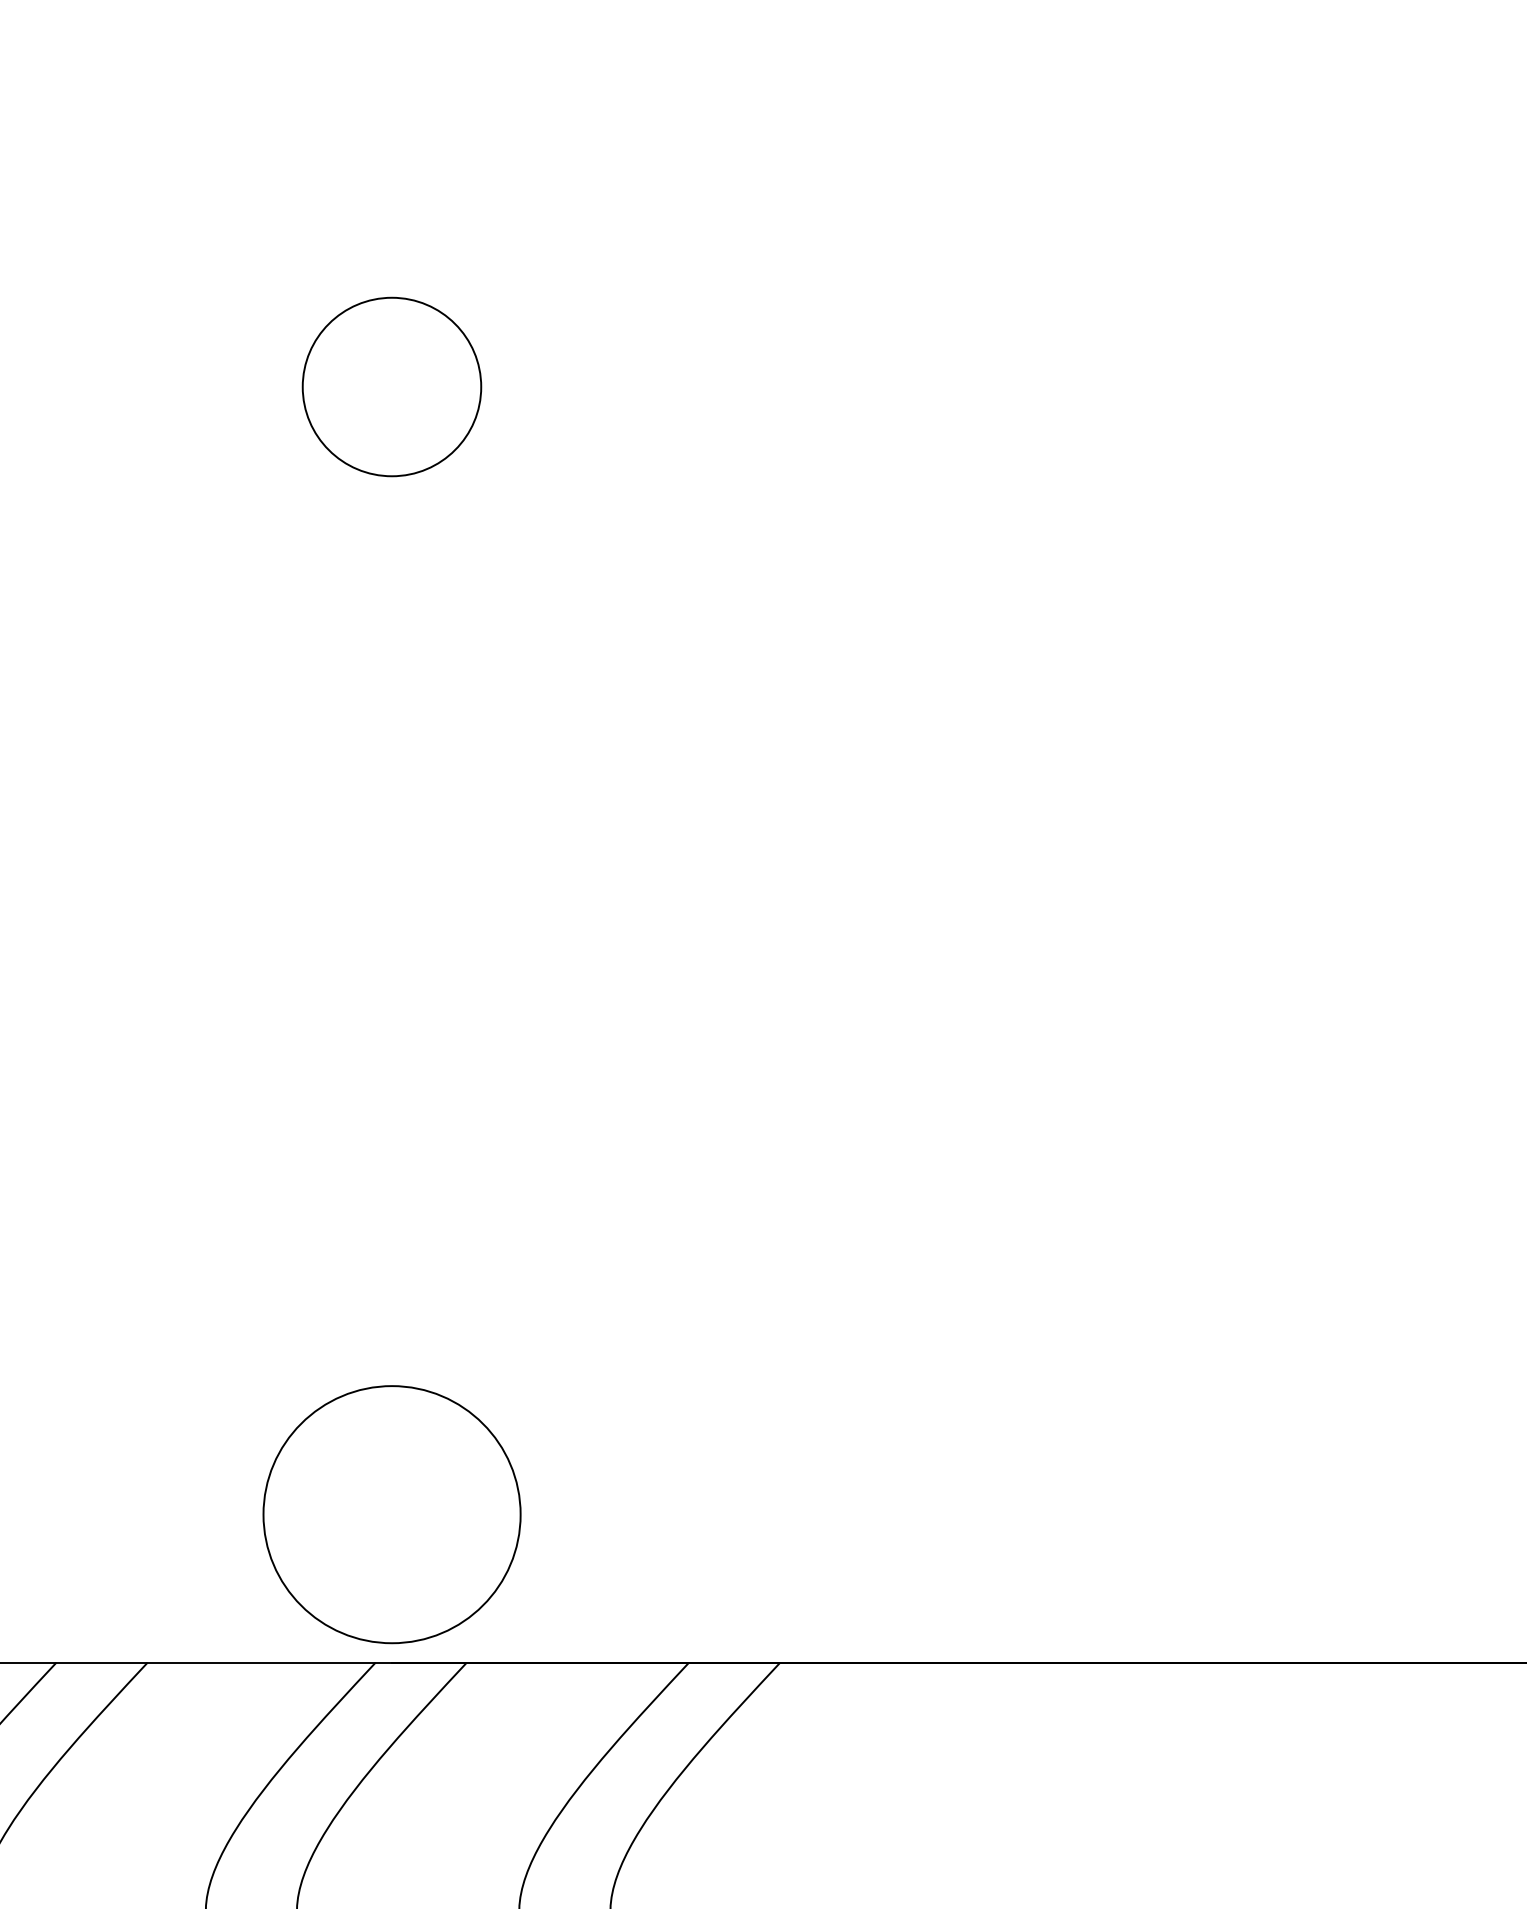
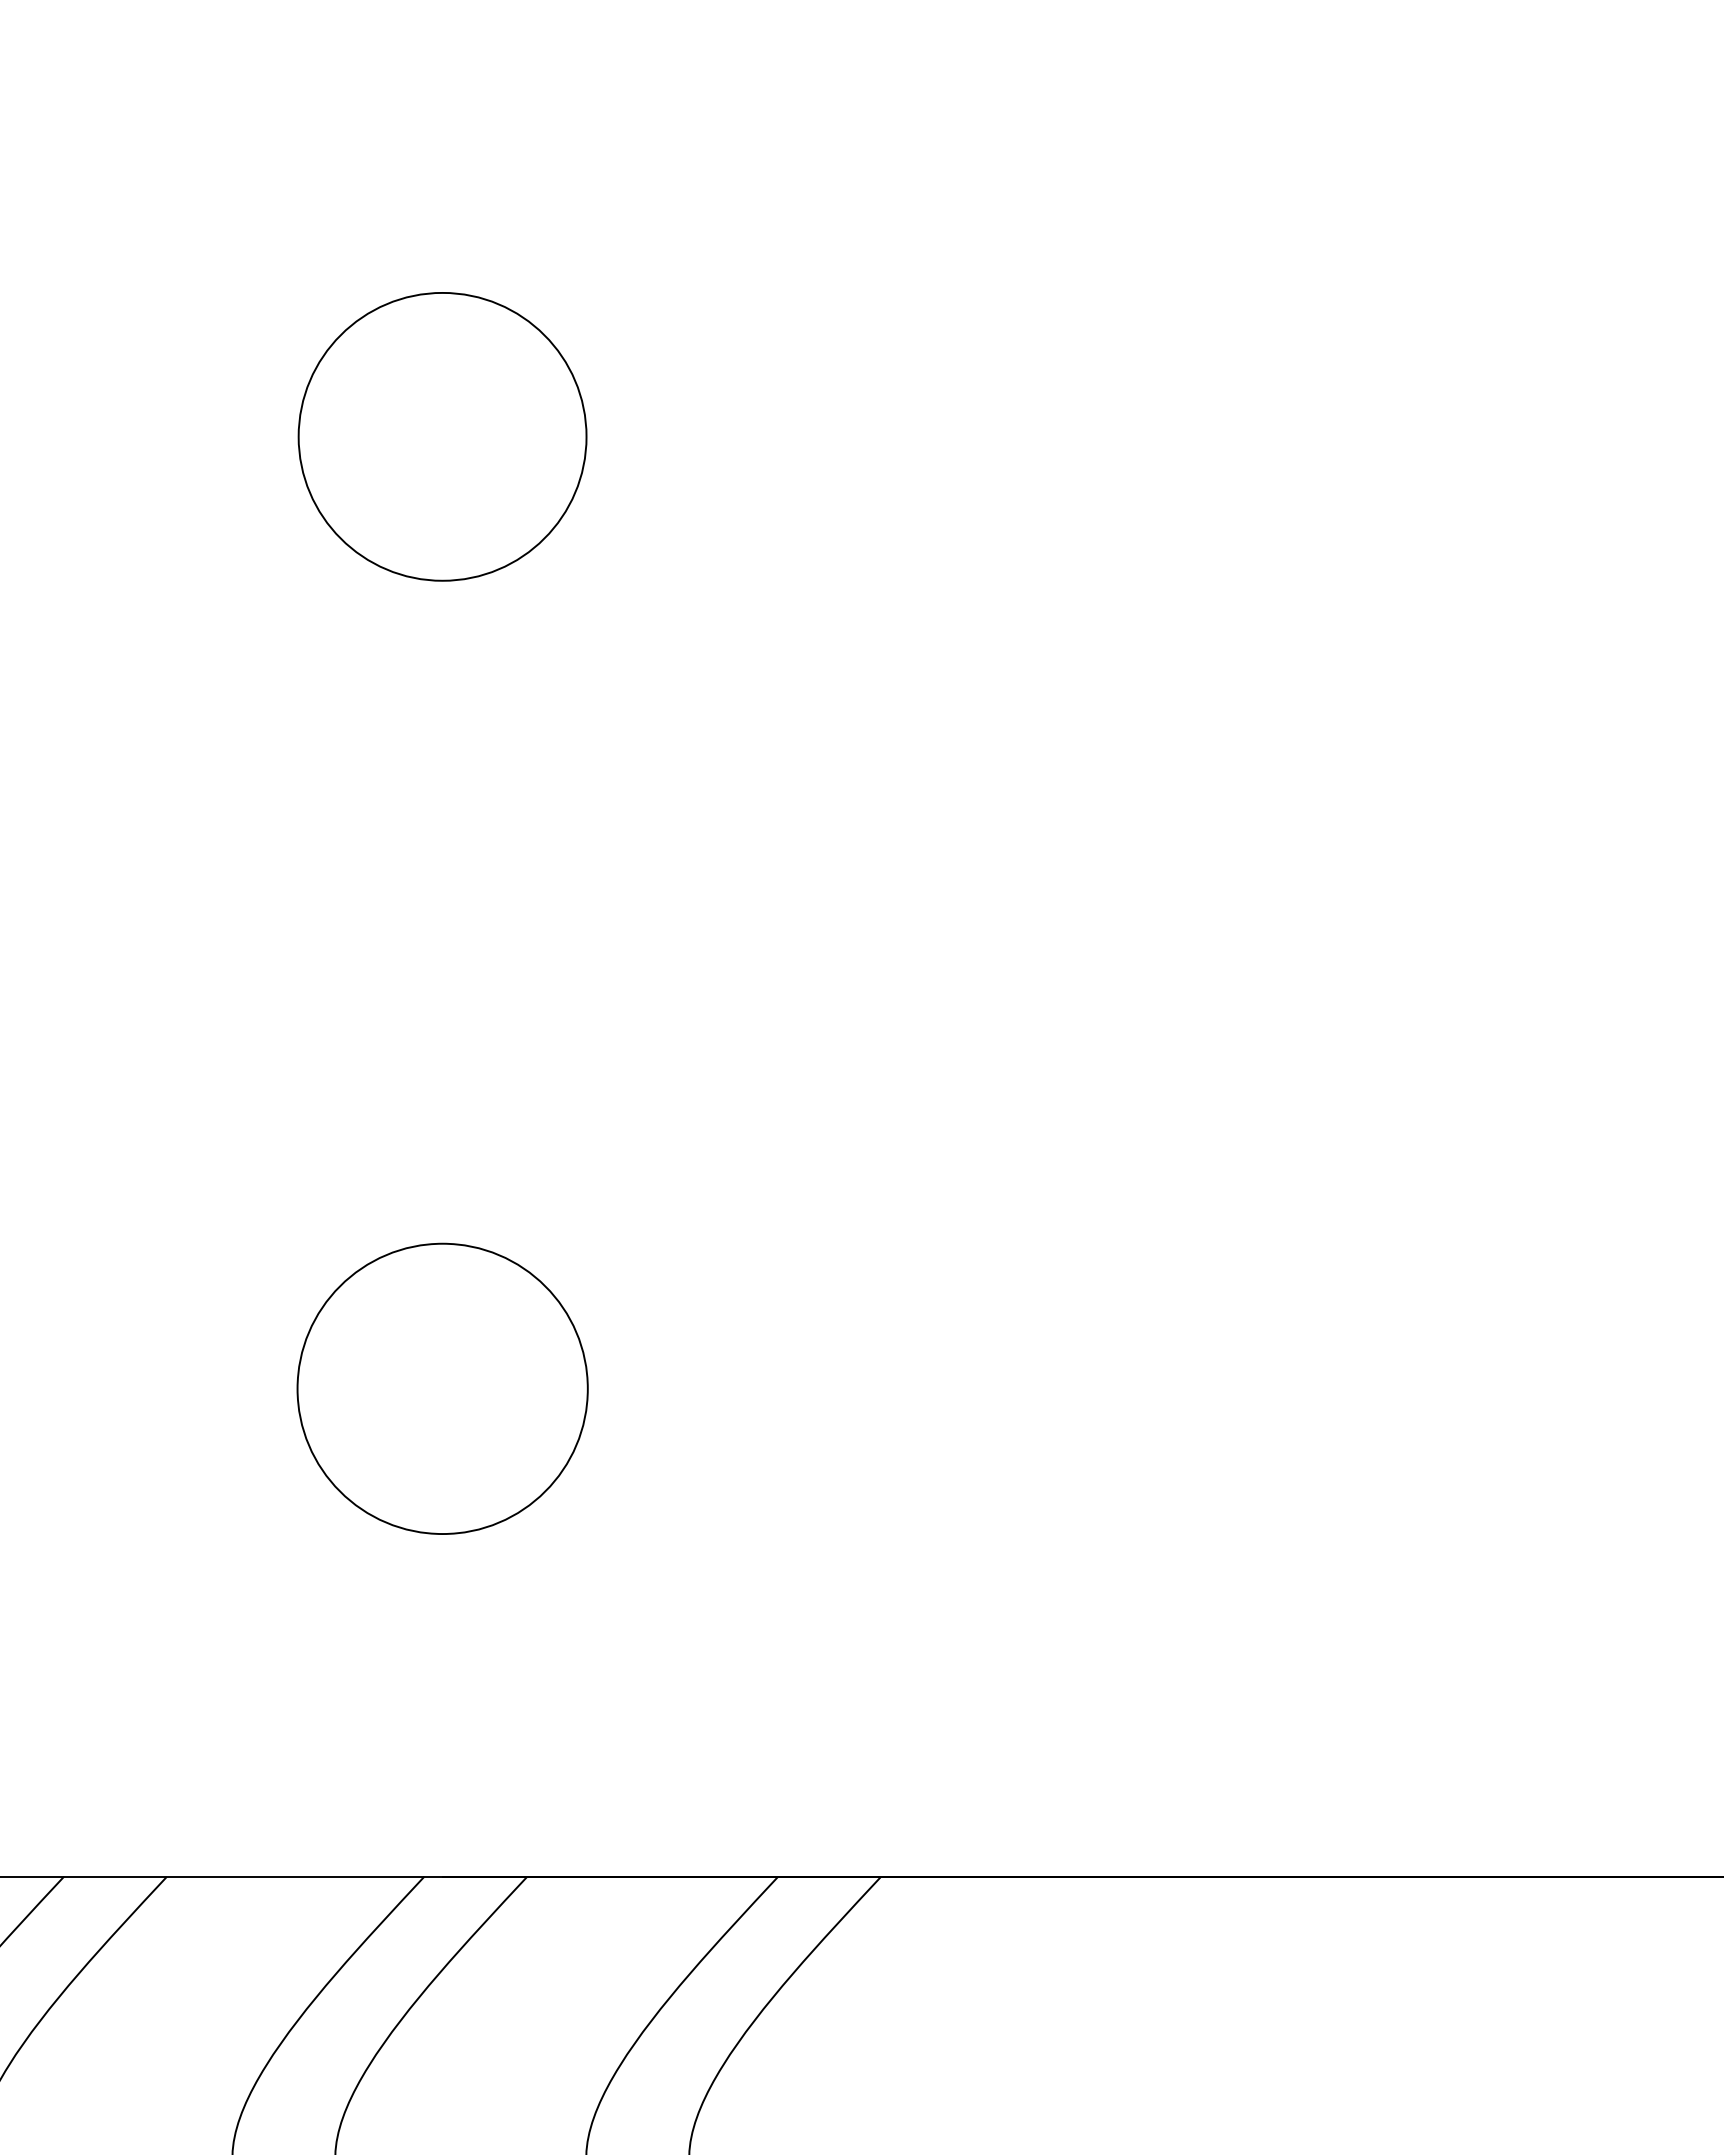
circle: (391, 386) -> (442, 436), size x1.43
circle: (391, 1514) -> (442, 1388), moved

